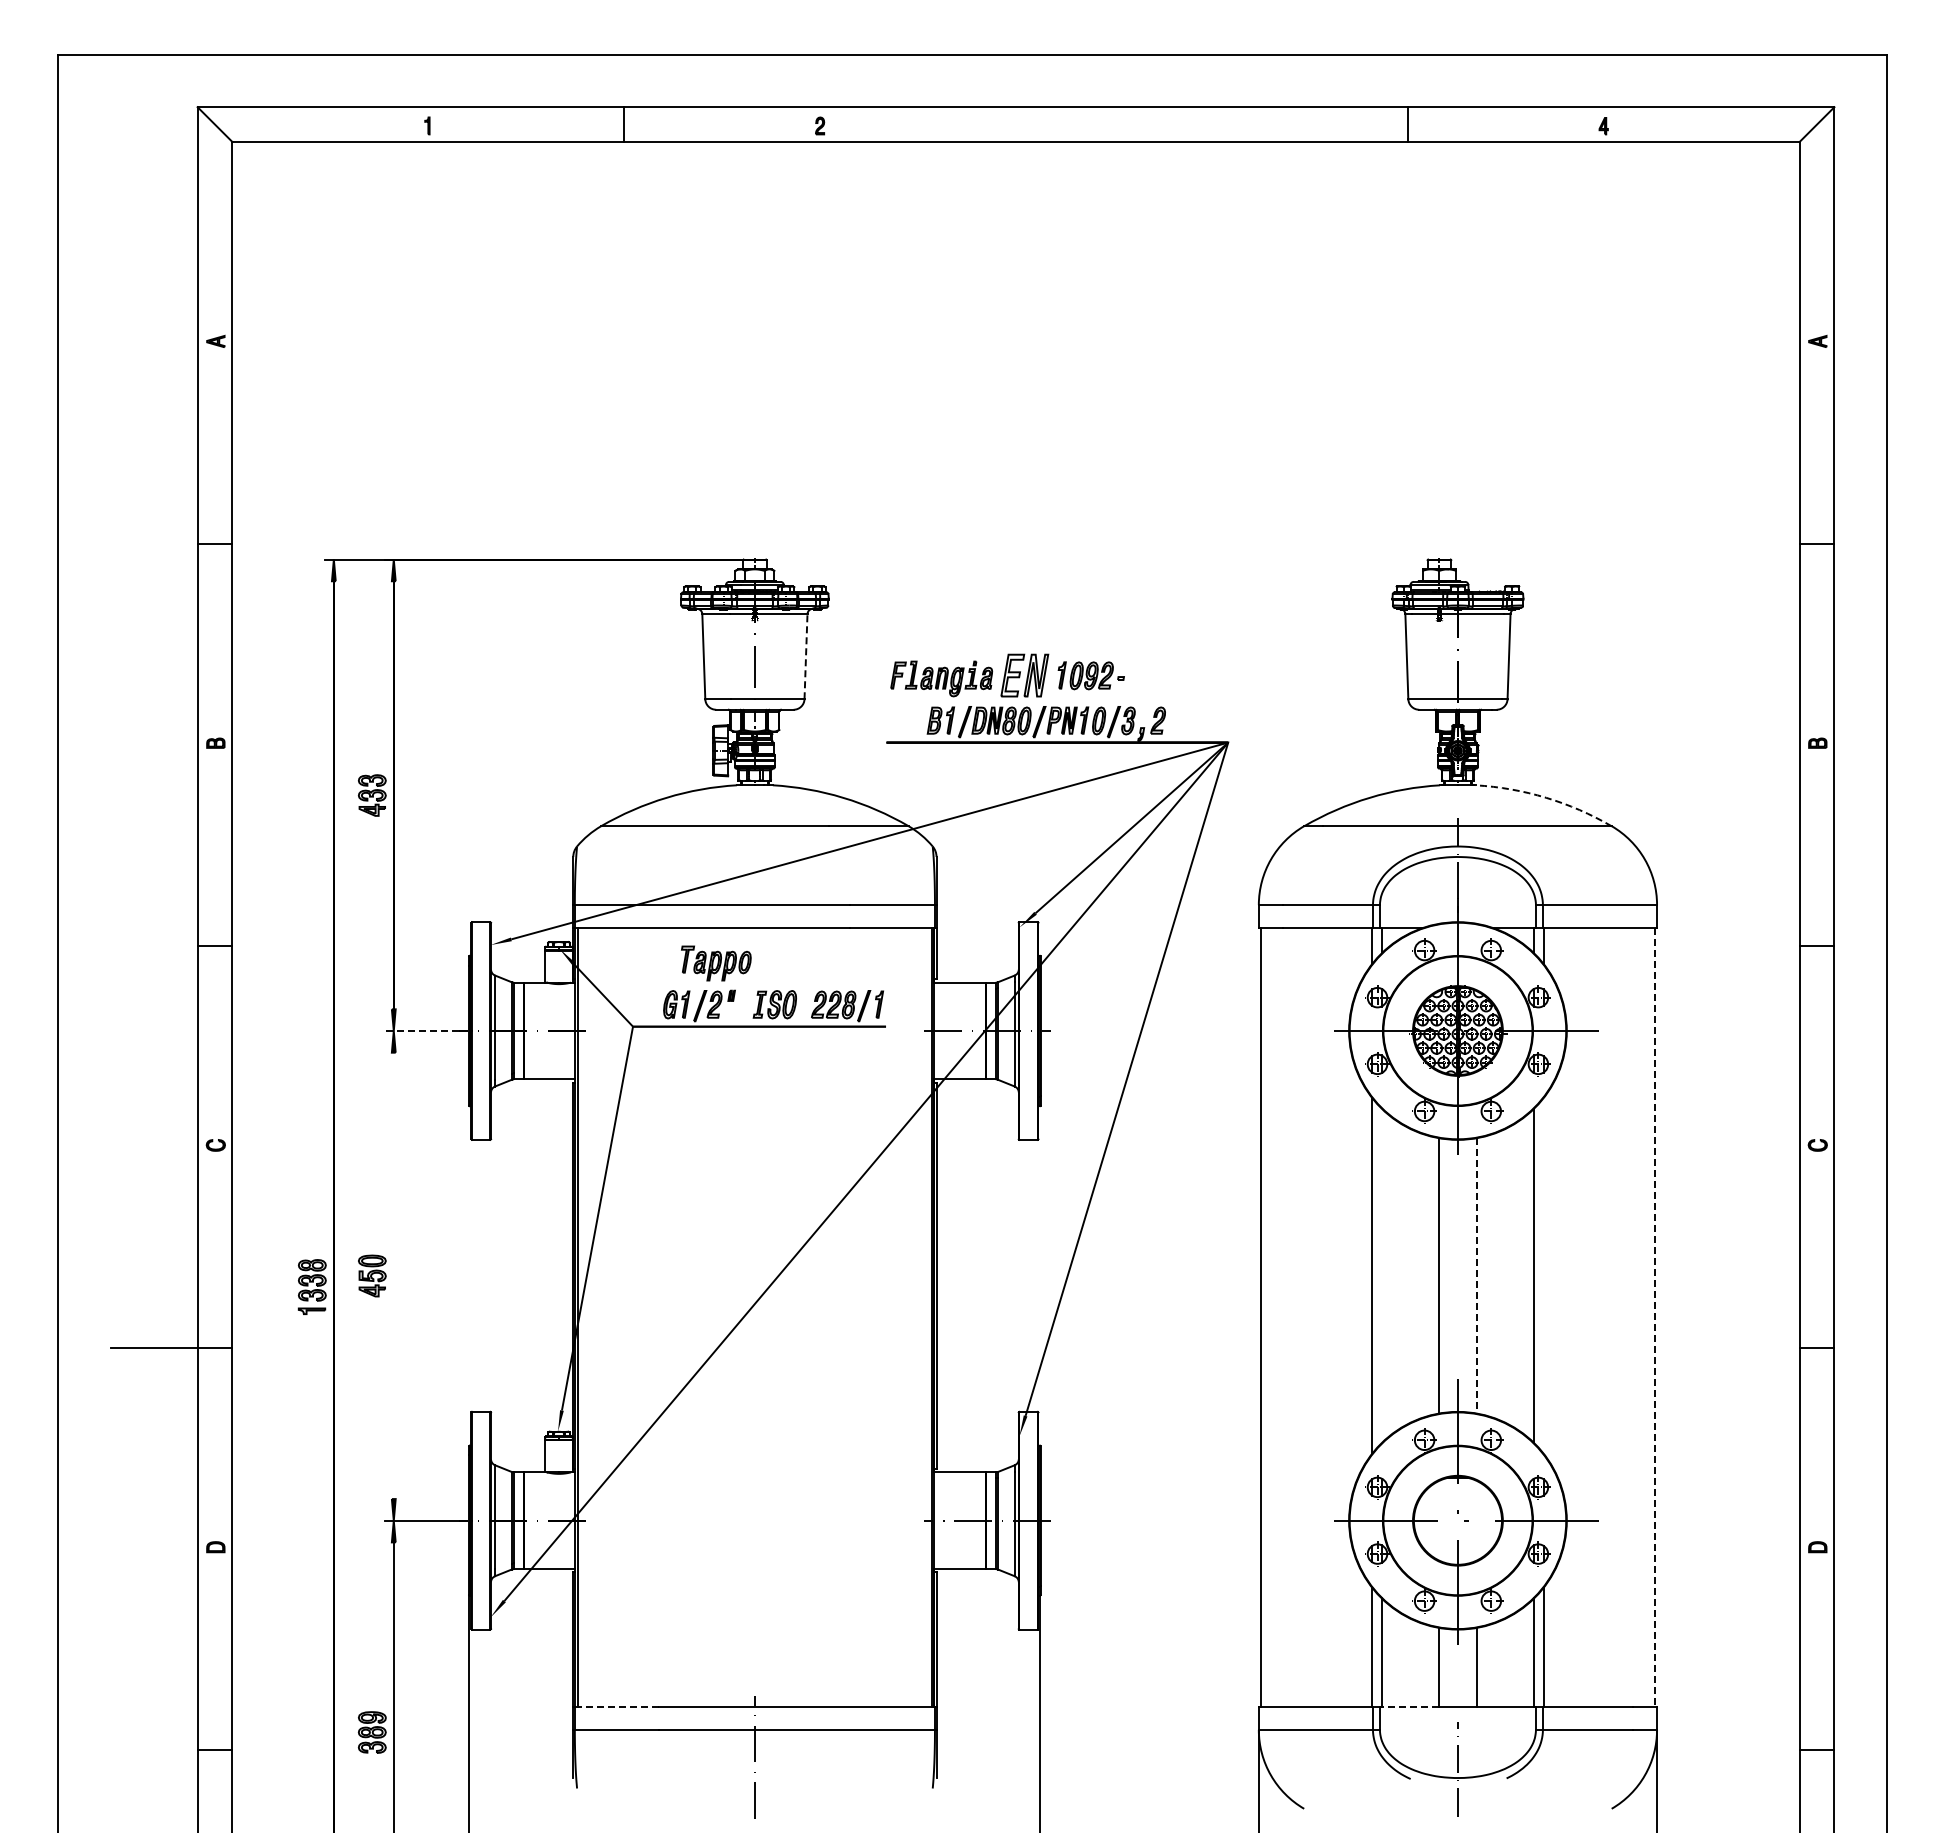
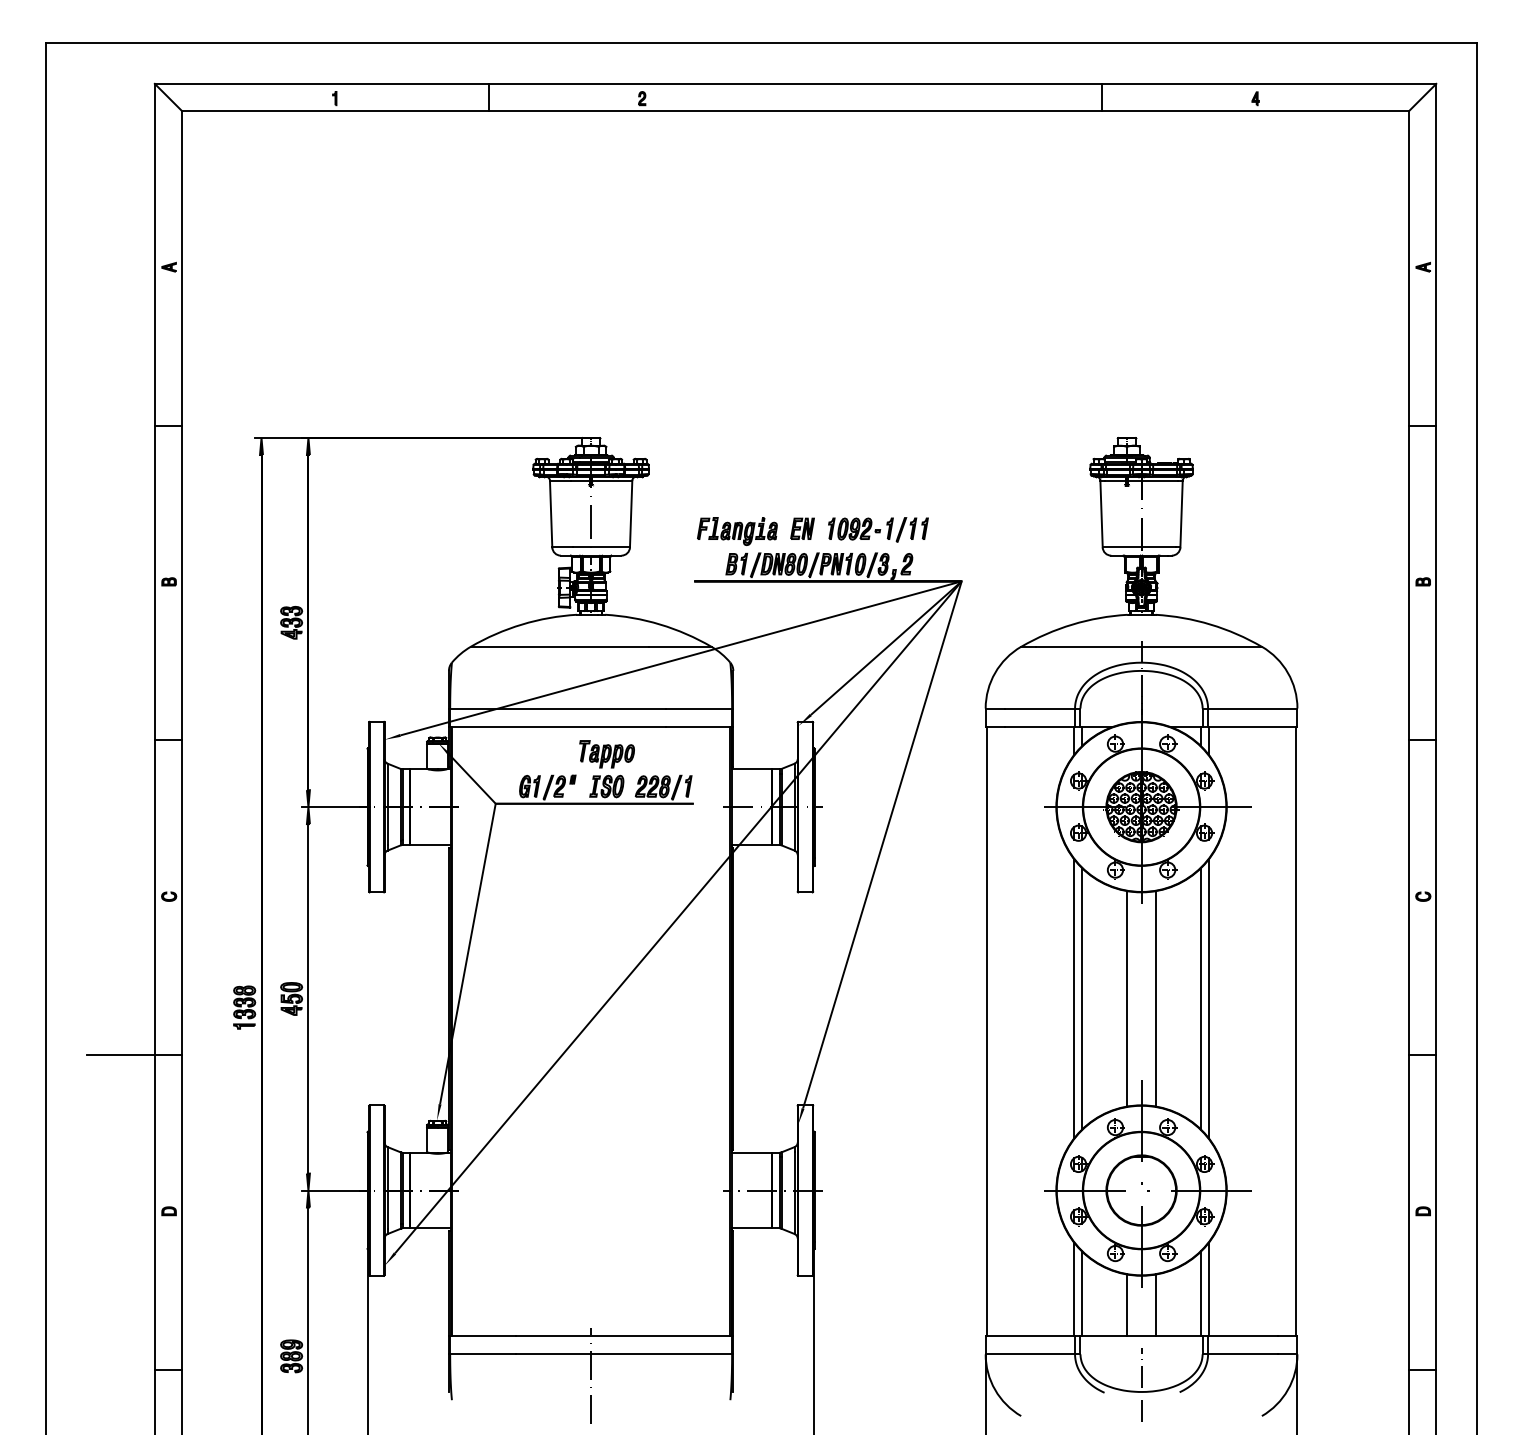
line: (806, 656) -> (631, 513), dashed -> solid
part: (1024, 675) -> (802, 528), size x0.62
part: (1158, 676) -> (907, 529), added
arc: (1546, 797) -> (1210, 624), dashed -> solid
part: (716, 963) -> (607, 754), moved
line: (421, 1031) -> (330, 807), dashed -> solid
line: (393, 1275) -> (308, 998), added
line: (1381, 1275) -> (1081, 998), added
line: (1477, 1275) -> (1156, 998), dashed -> solid
line: (1543, 1275) -> (1208, 998), added
line: (1654, 1317) -> (1295, 1031), dashed -> solid
line: (617, 1706) -> (483, 1335), dashed -> solid
line: (1408, 1706) -> (1102, 1335), dashed -> solid

